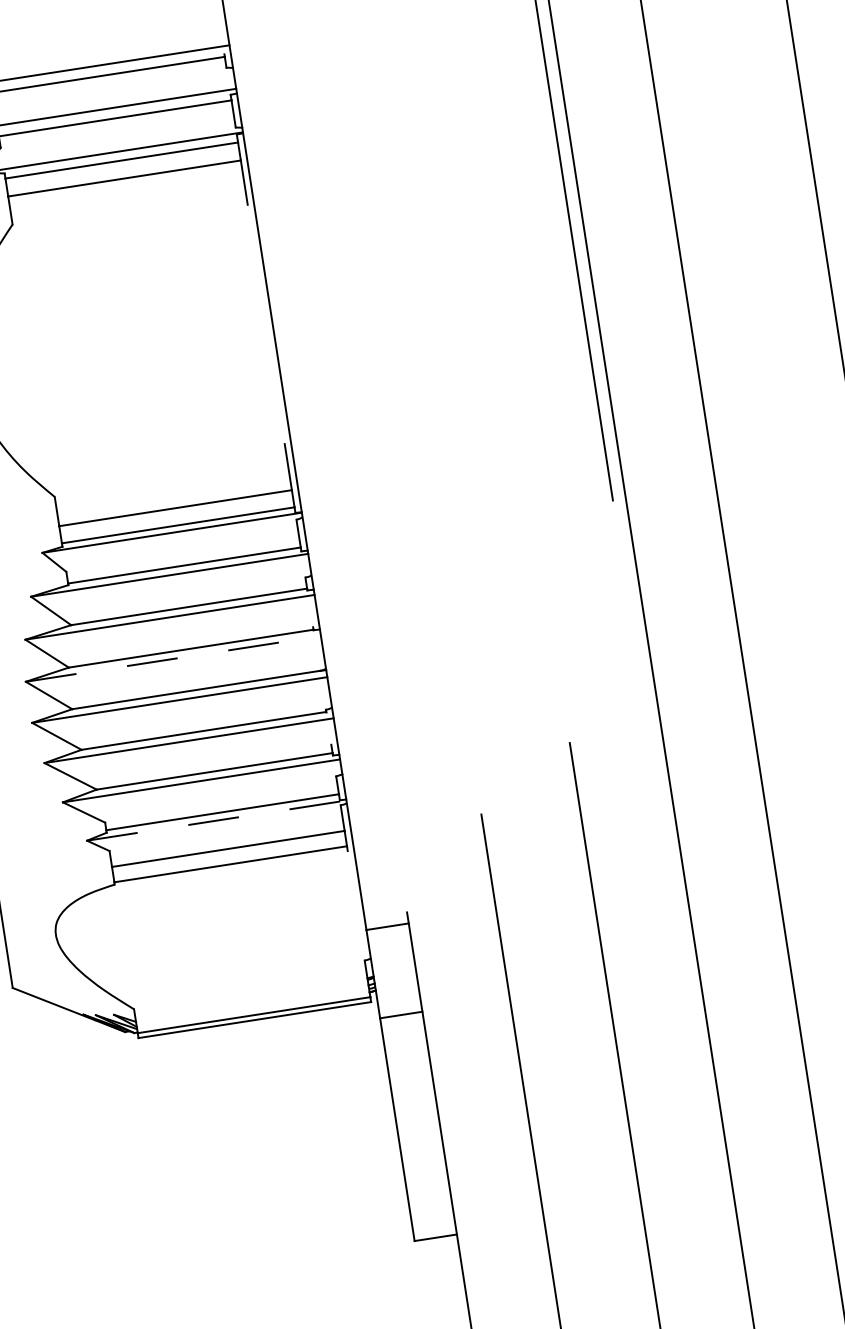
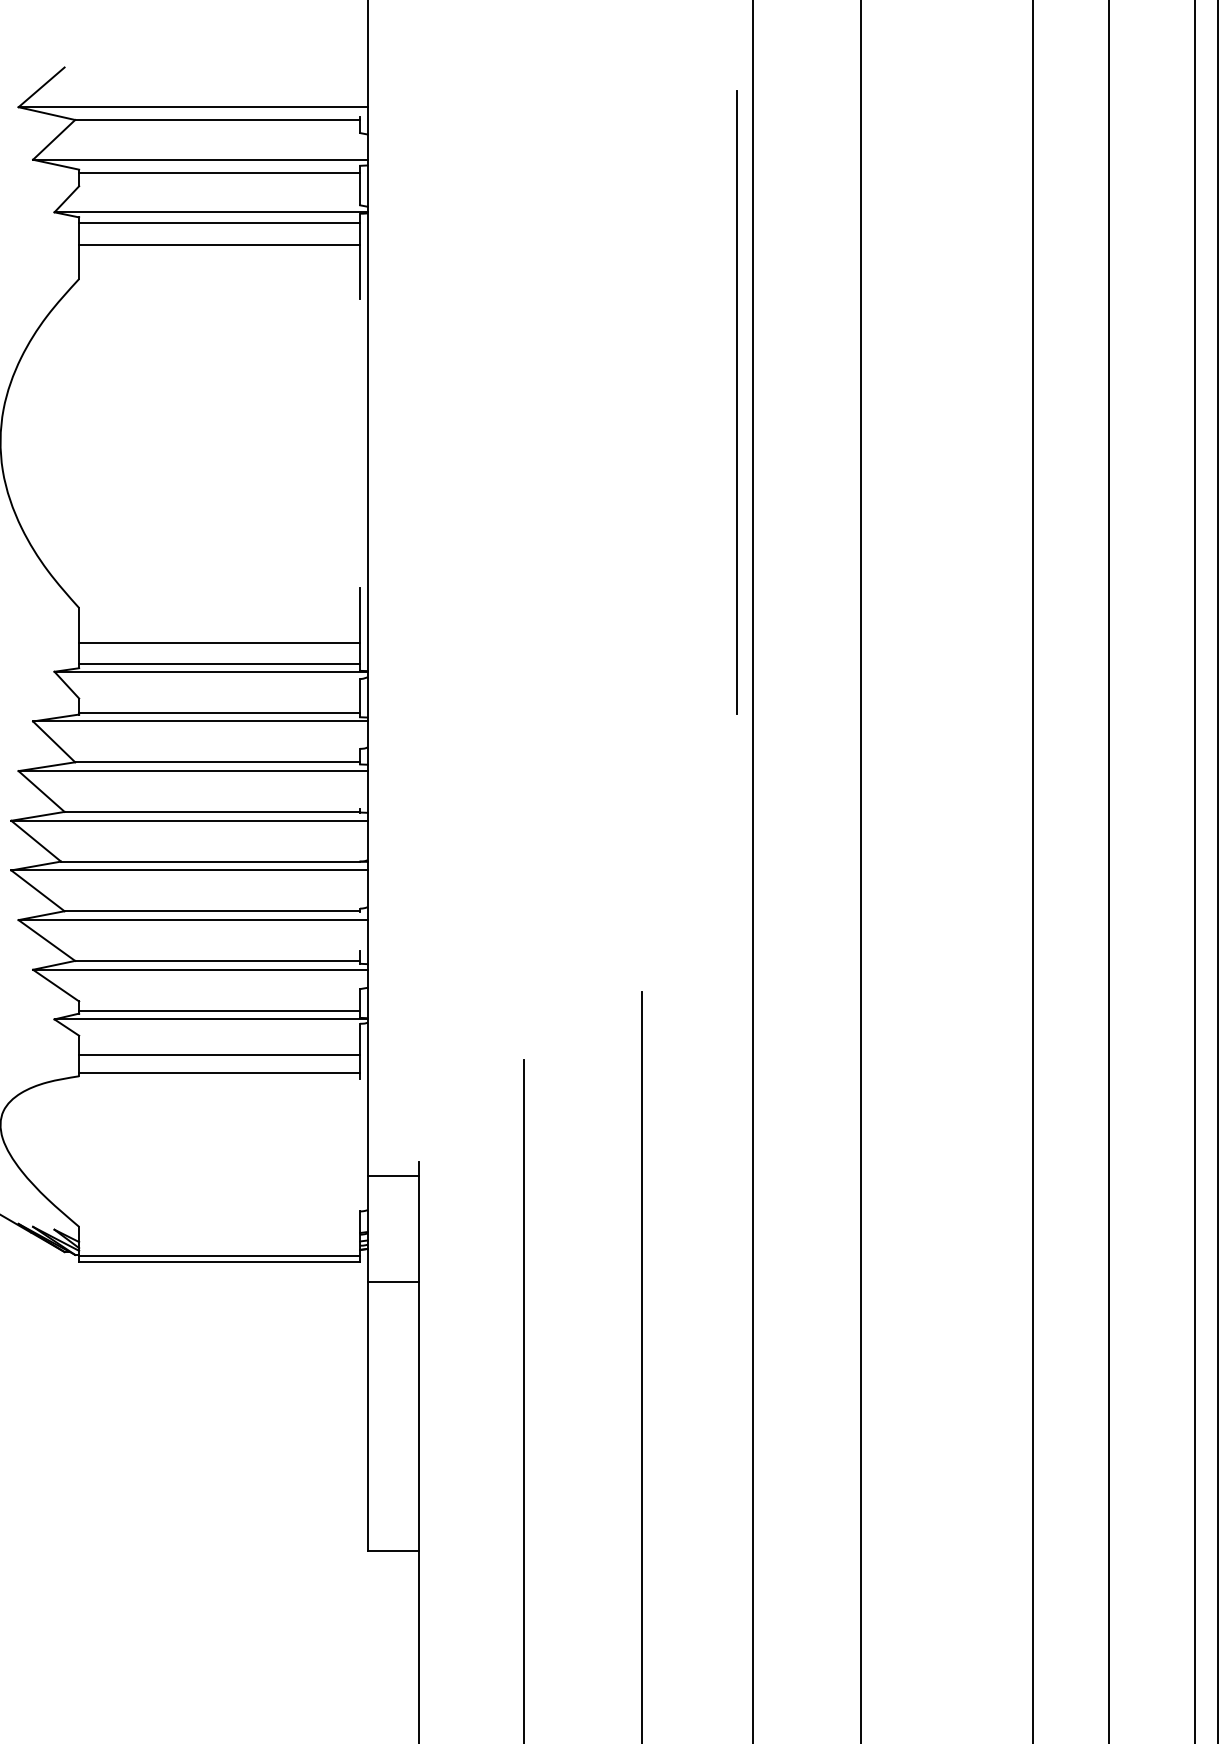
line: (174, 658) -> (190, 820), dashed -> solid
line: (217, 820) -> (211, 1019), dashed -> solid

